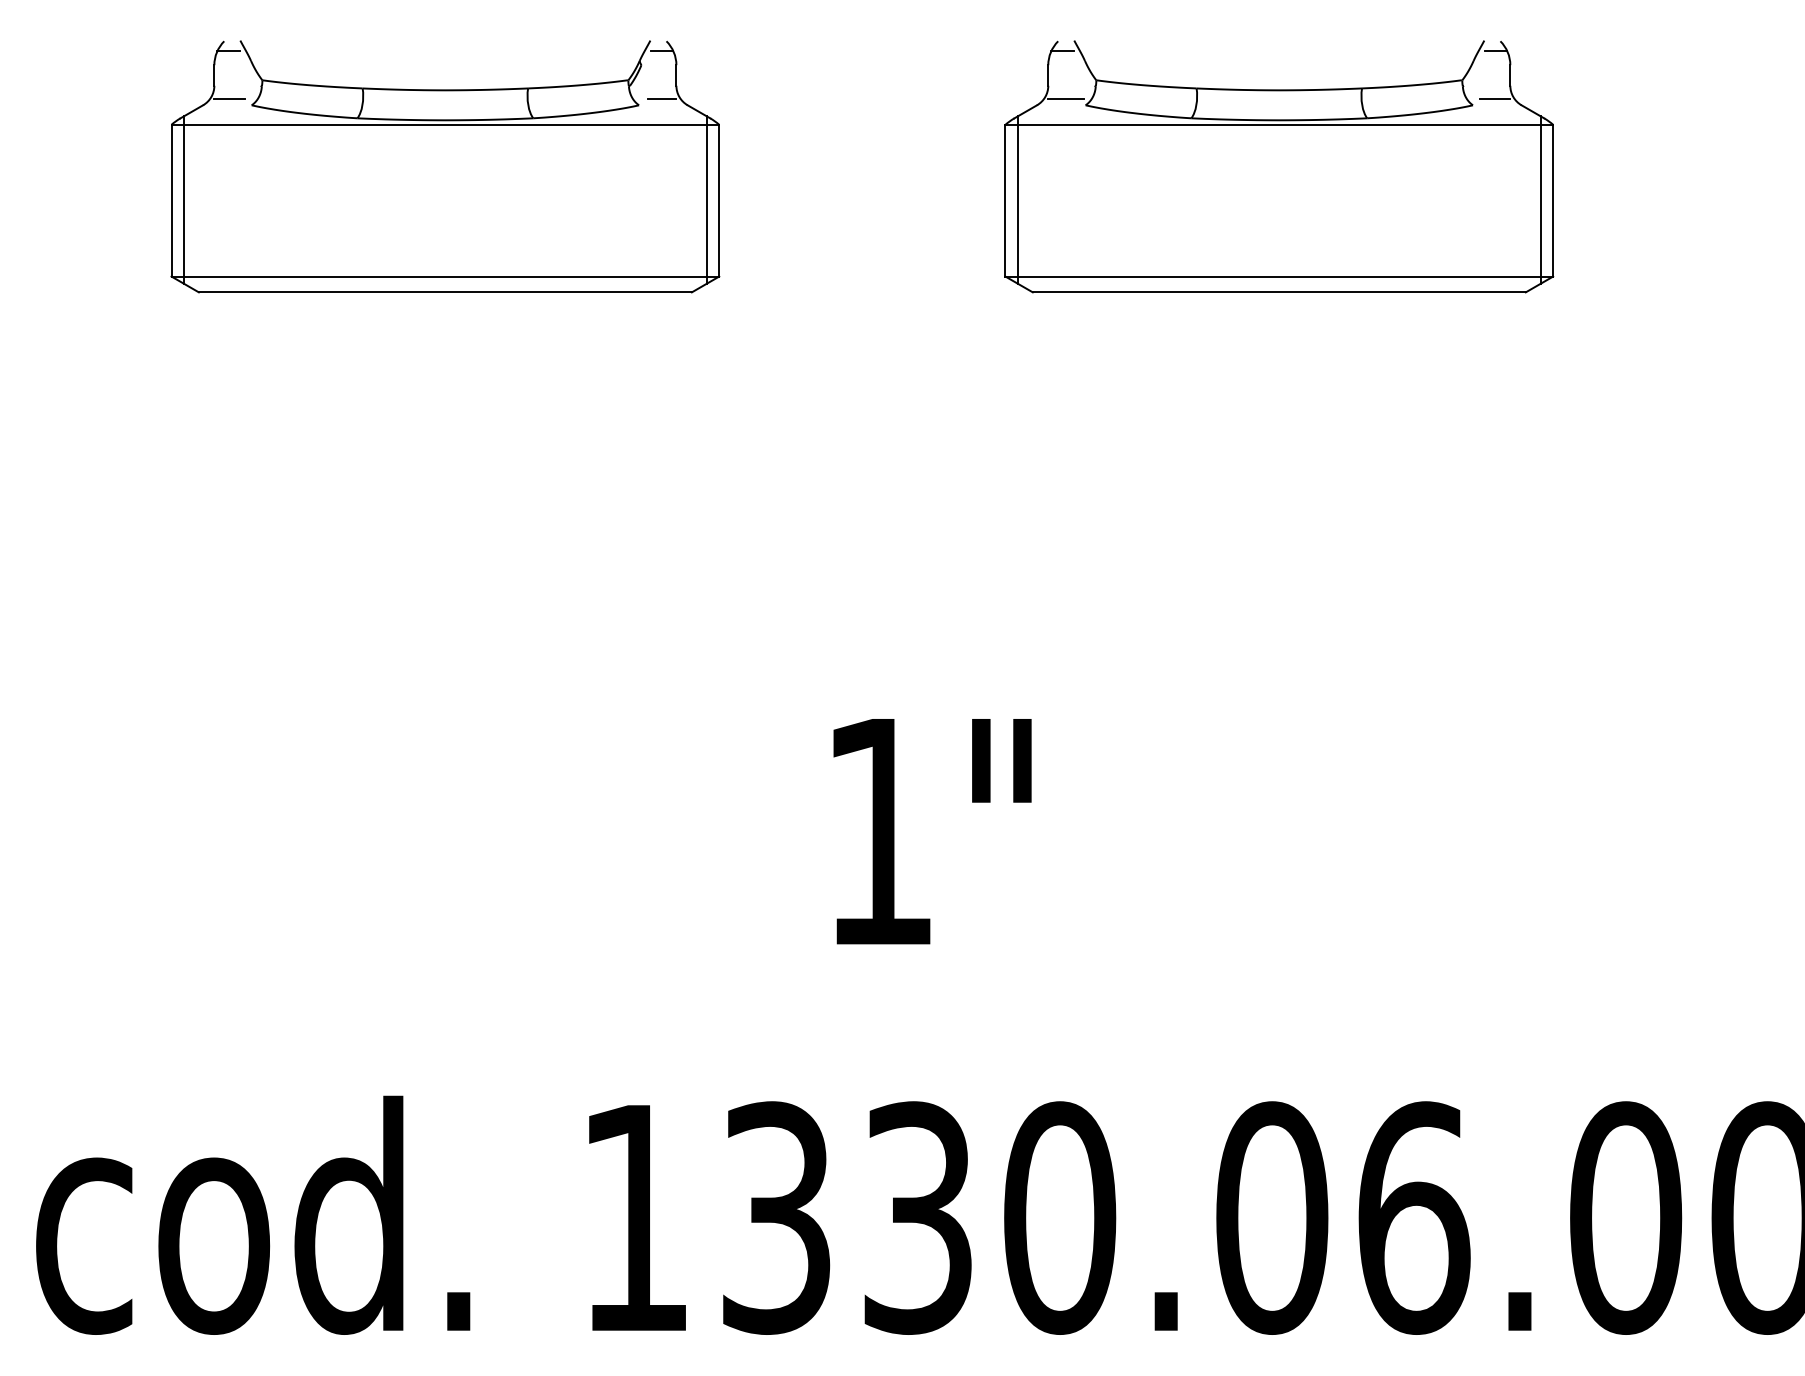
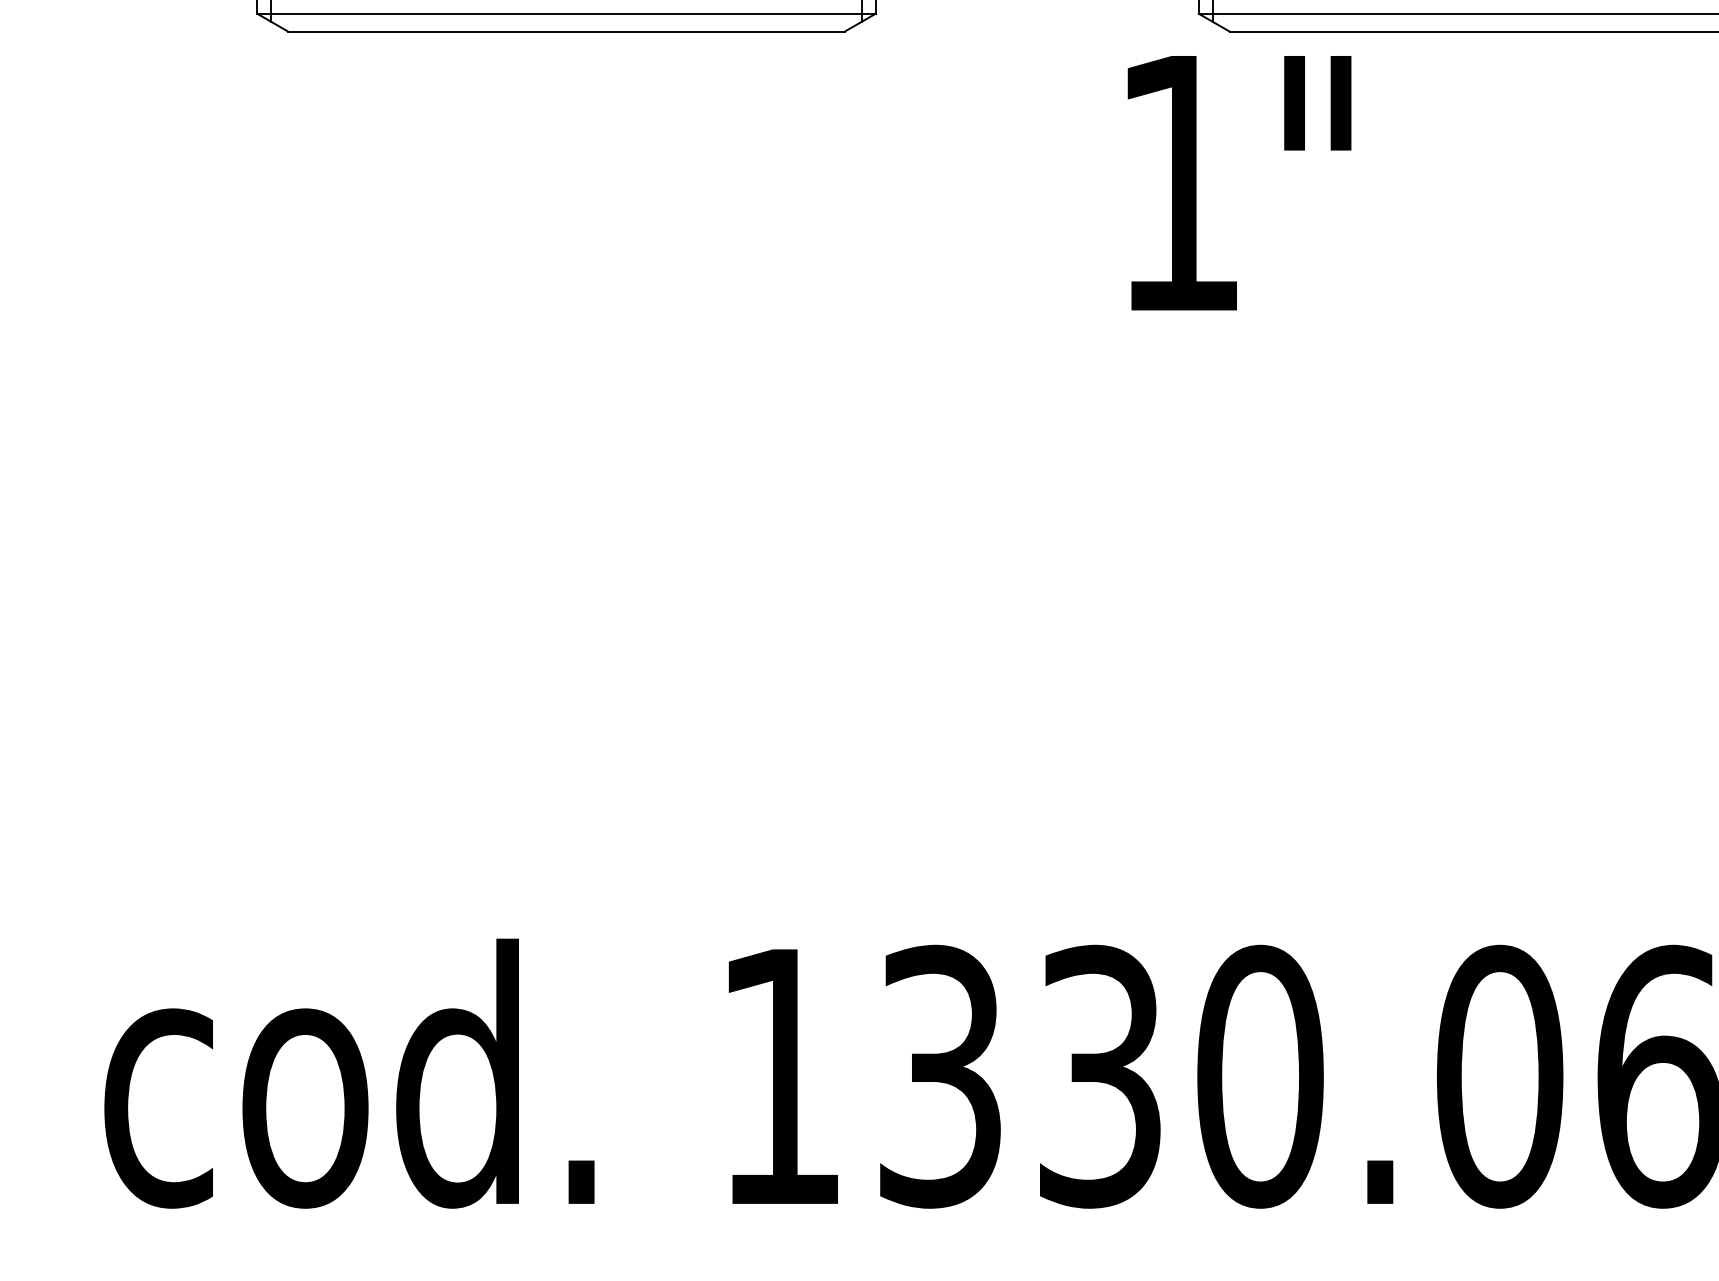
text: (932, 831) -> (1239, 183), moved

